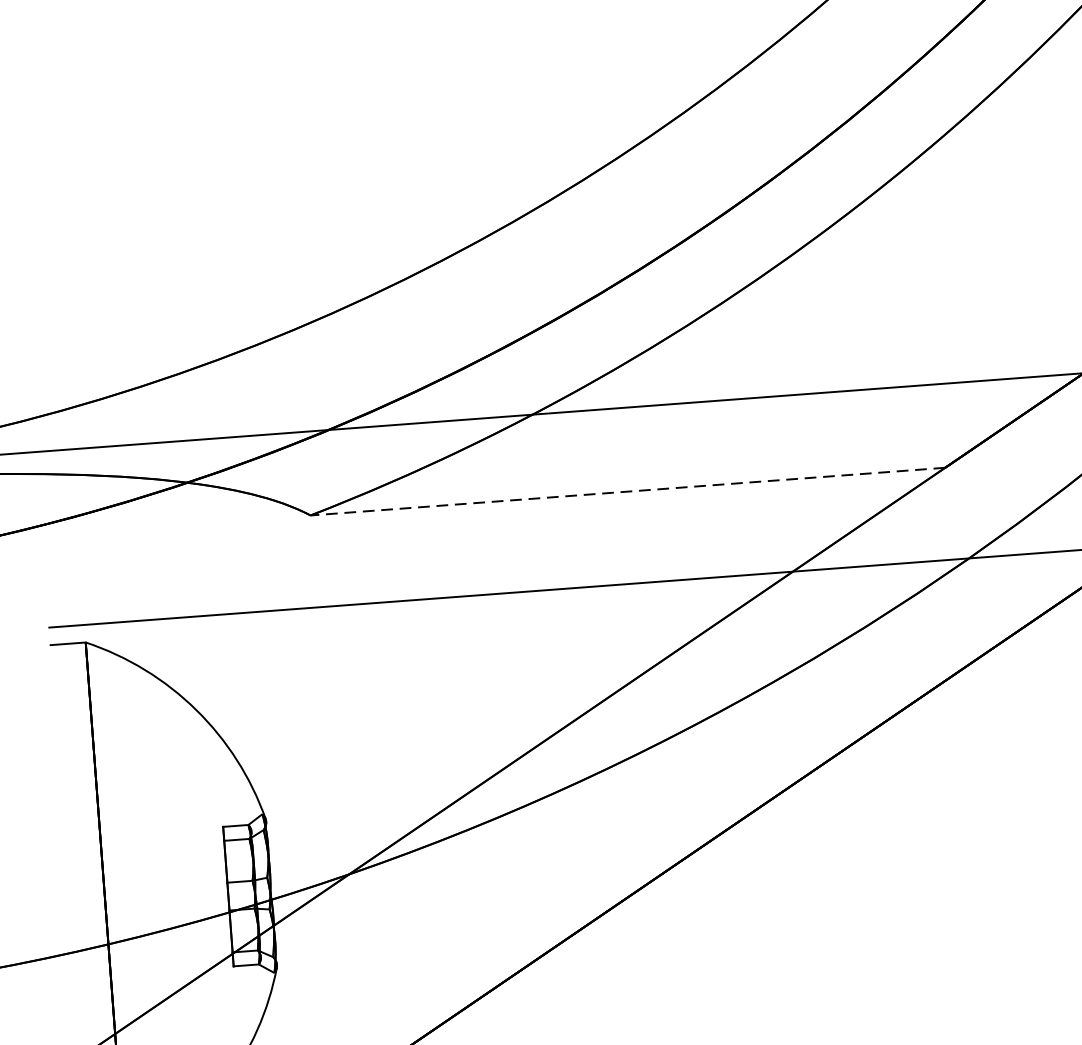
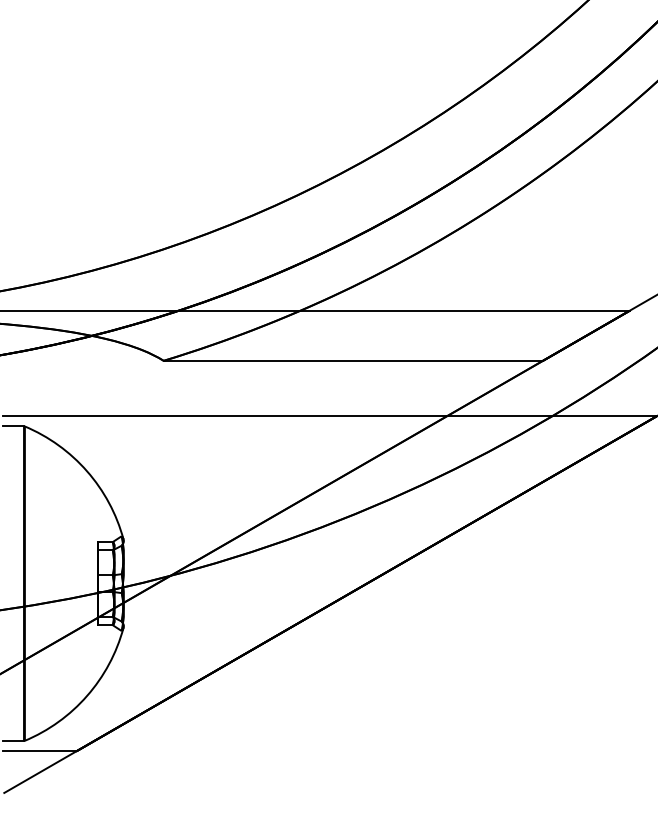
line: (628, 491) -> (353, 360), dashed -> solid

